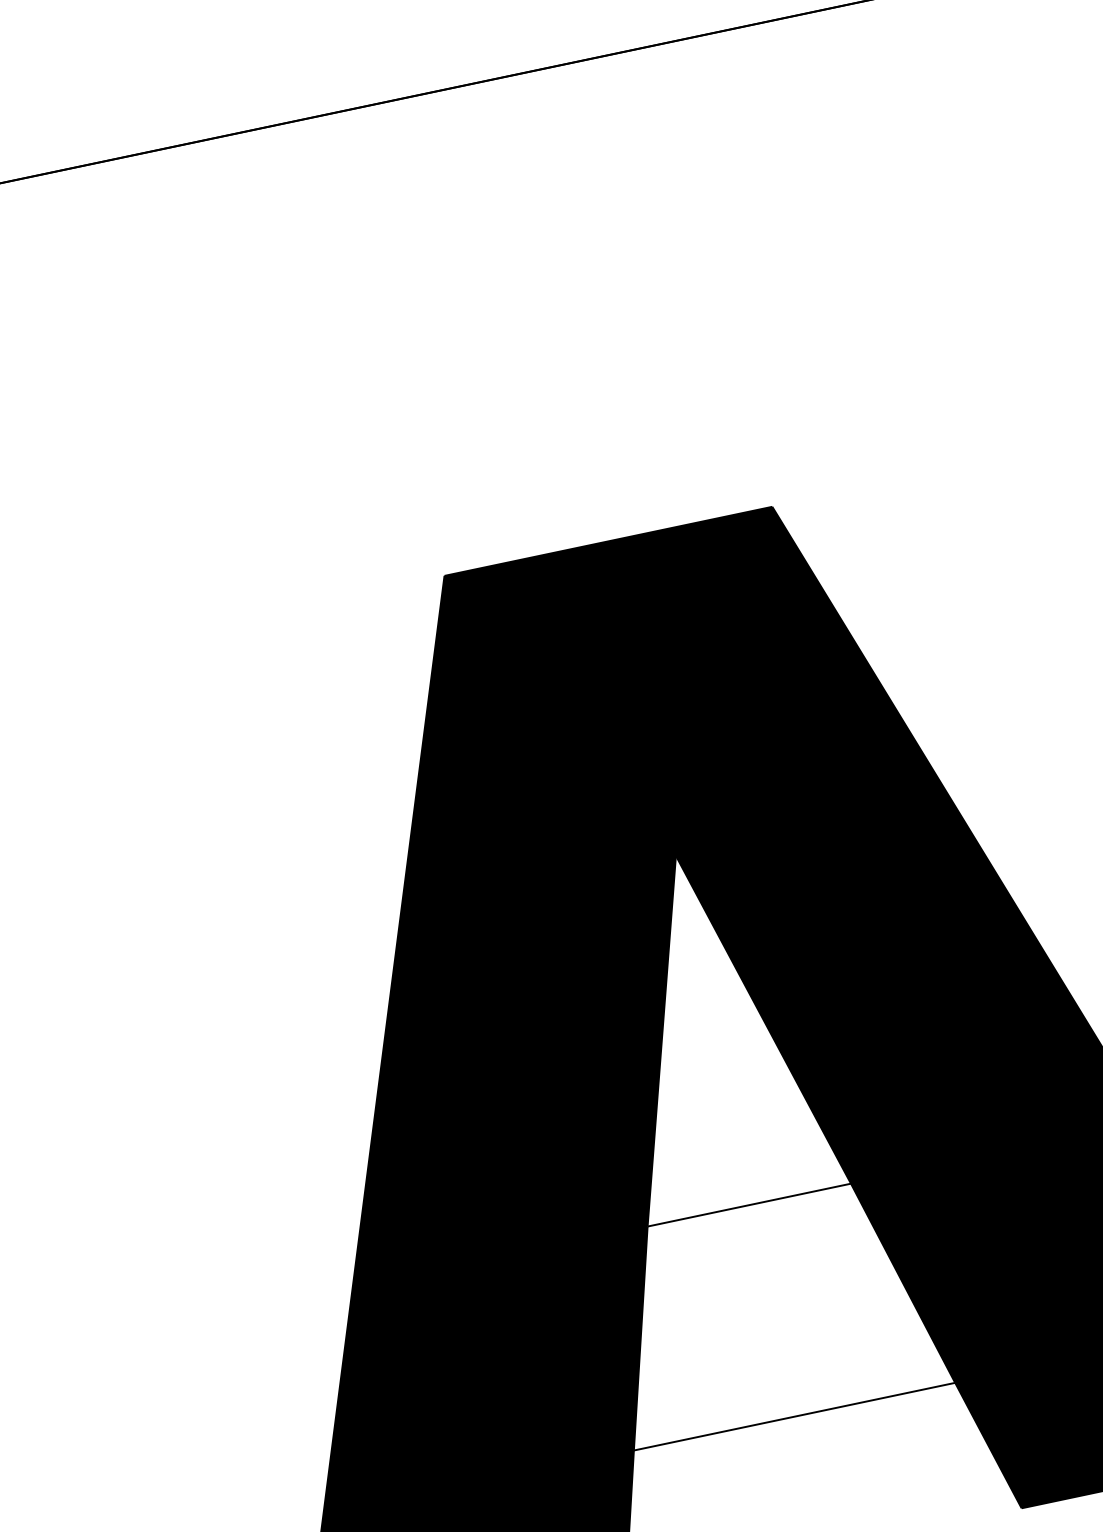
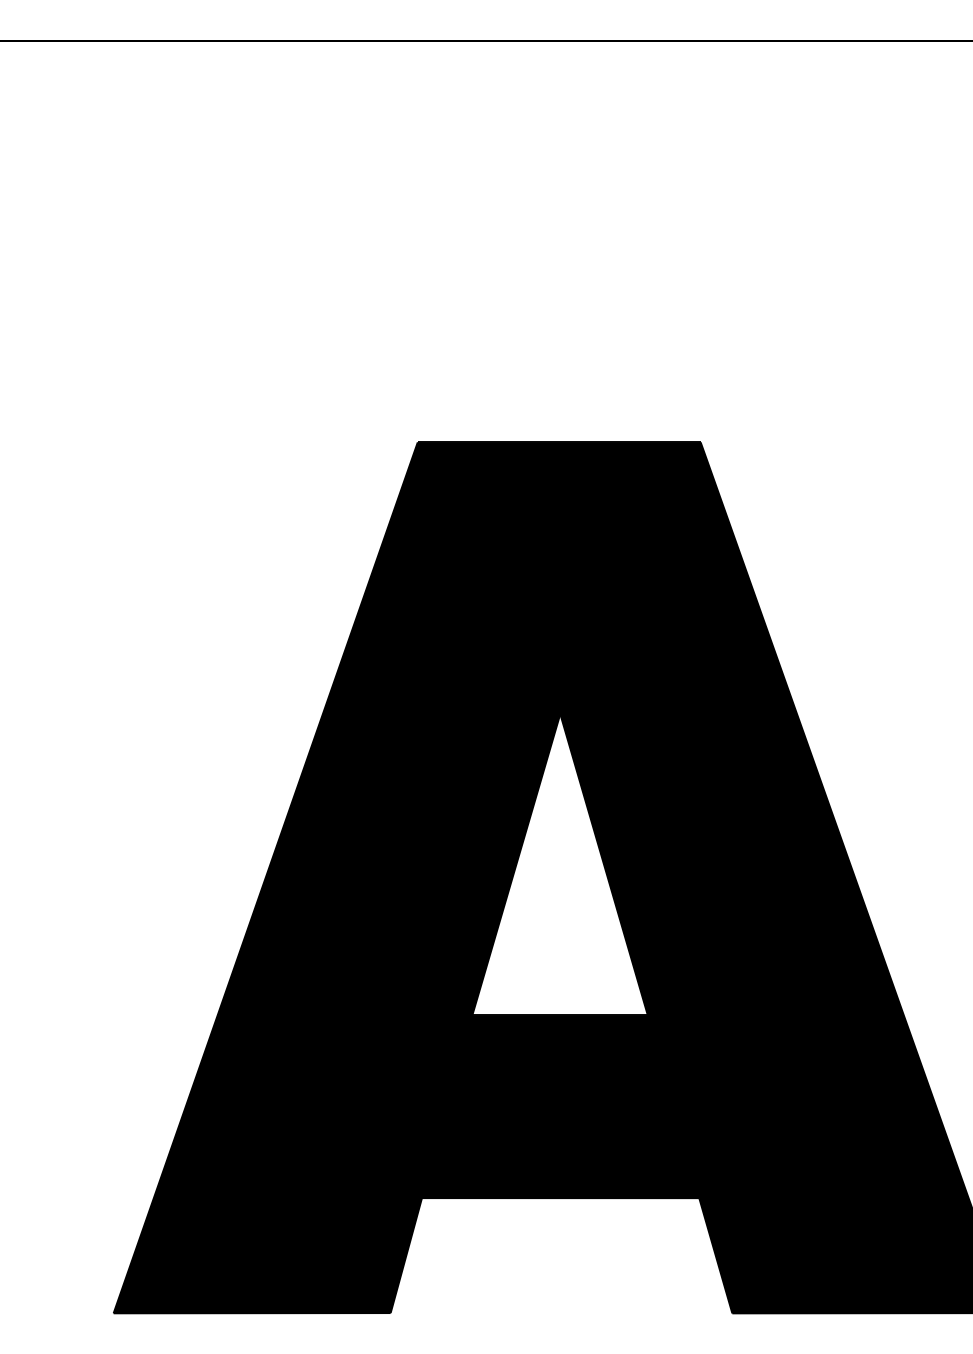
fill: (772, 1310) -> (560, 1106), added

